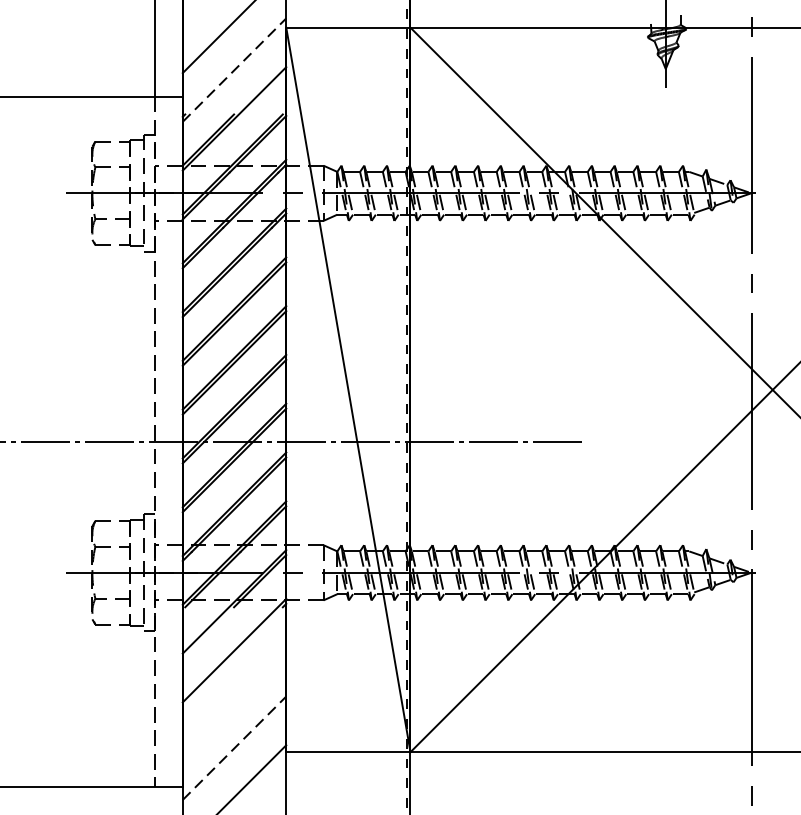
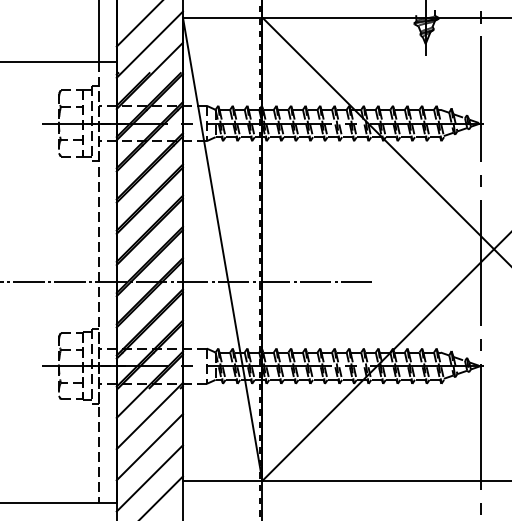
line: (233, 69) -> (149, 44), dashed -> solid
line: (233, 699) -> (149, 447), added
line: (233, 748) -> (149, 478), dashed -> solid

